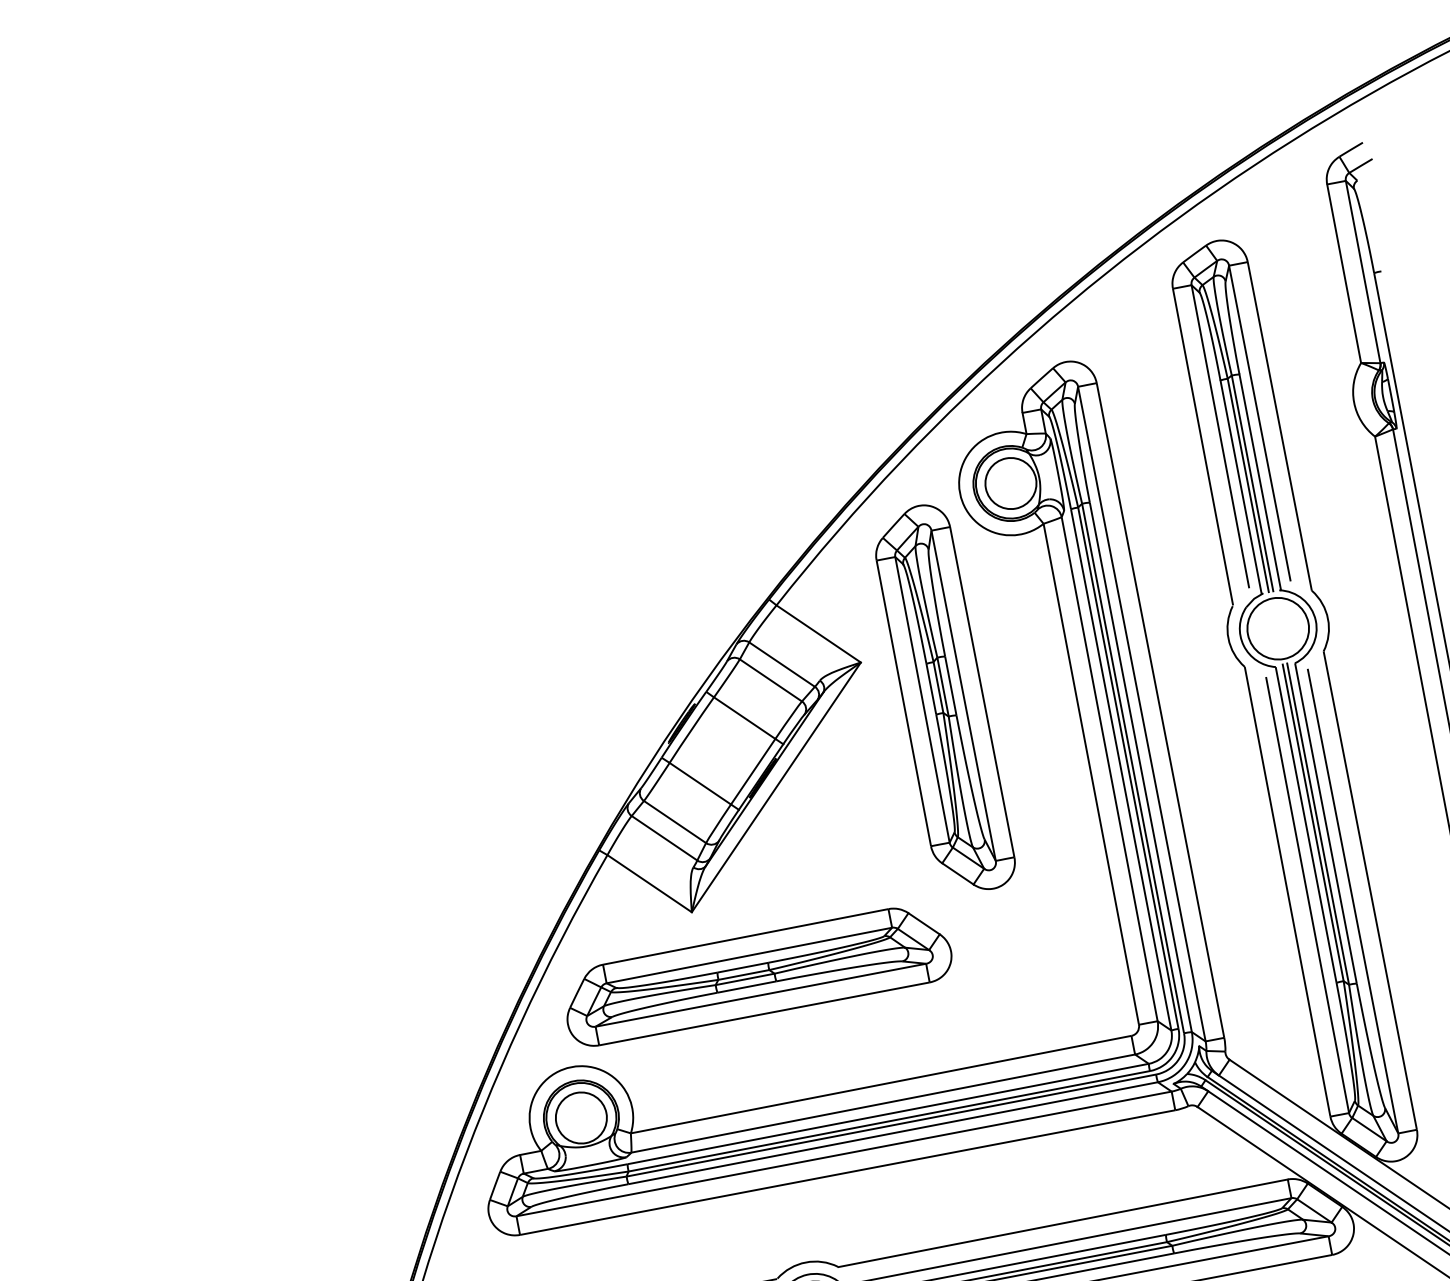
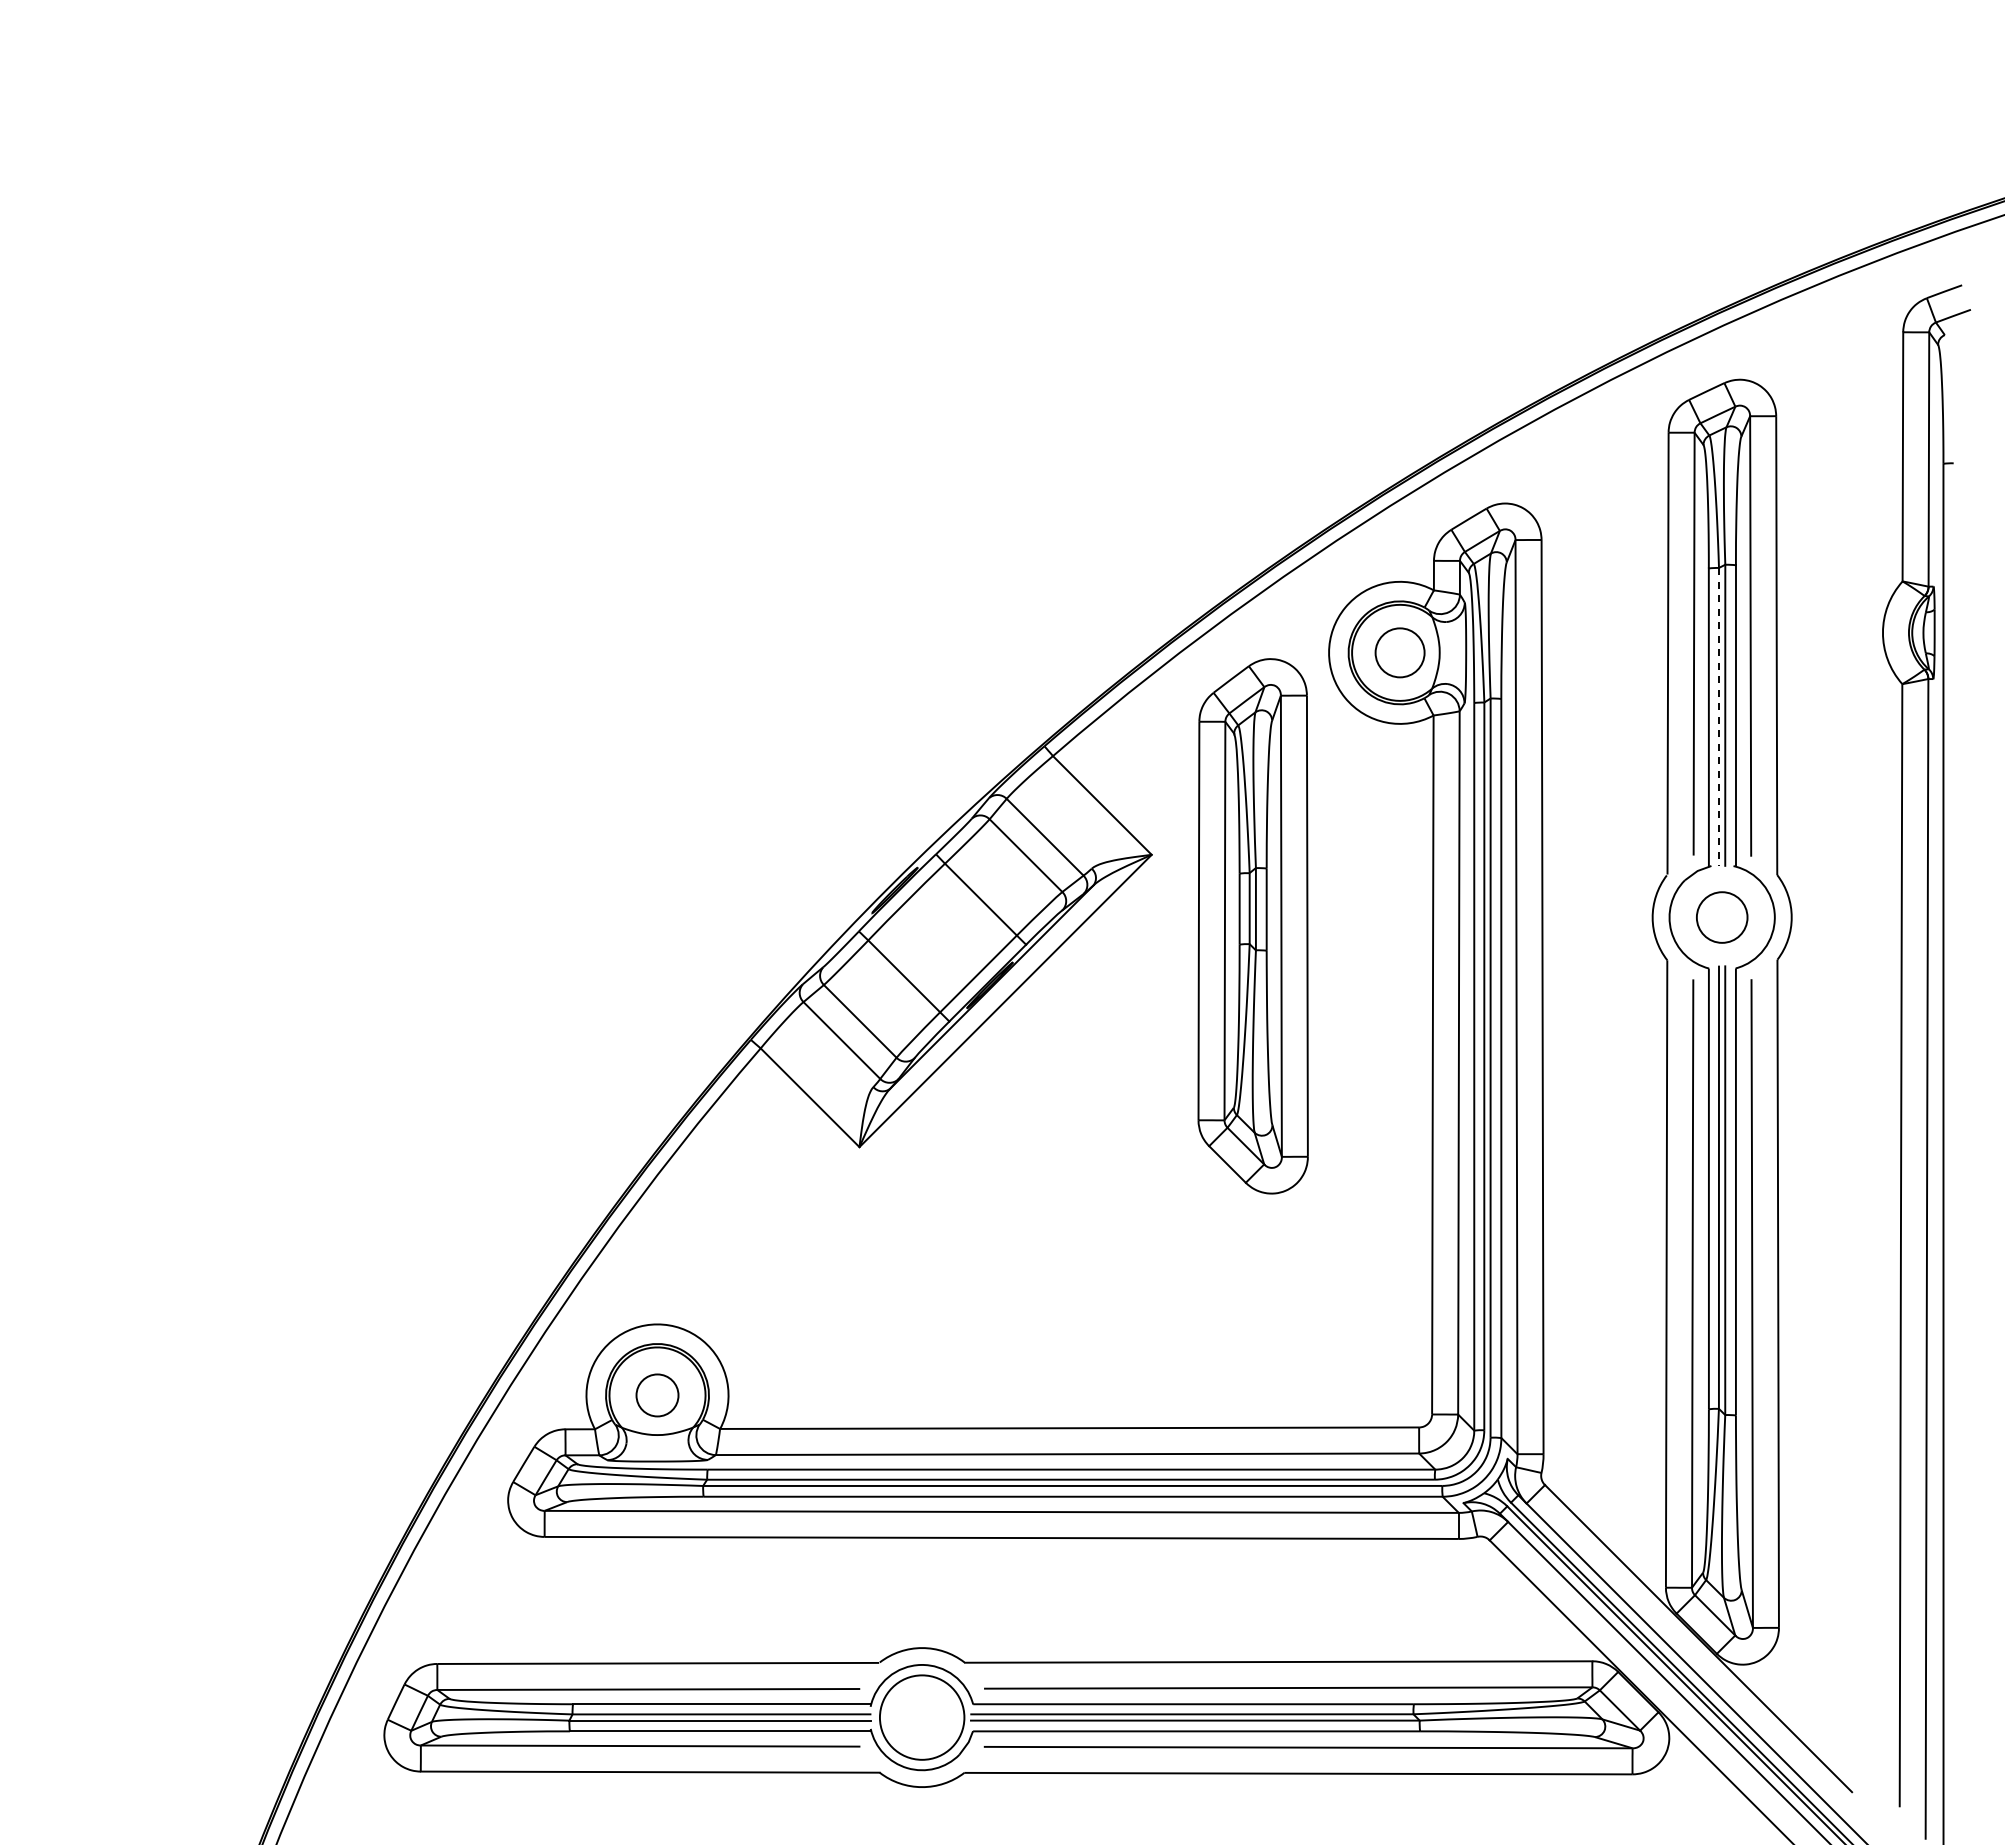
circle: (1011, 483) -> (1400, 652), size x0.7
line: (1247, 485) -> (1718, 716), solid -> dashed
circle: (1277, 628) -> (1721, 917), size x0.6
part: (756, 975) -> (930, 1248), removed
circle: (581, 1118) -> (657, 1395), size x0.6

